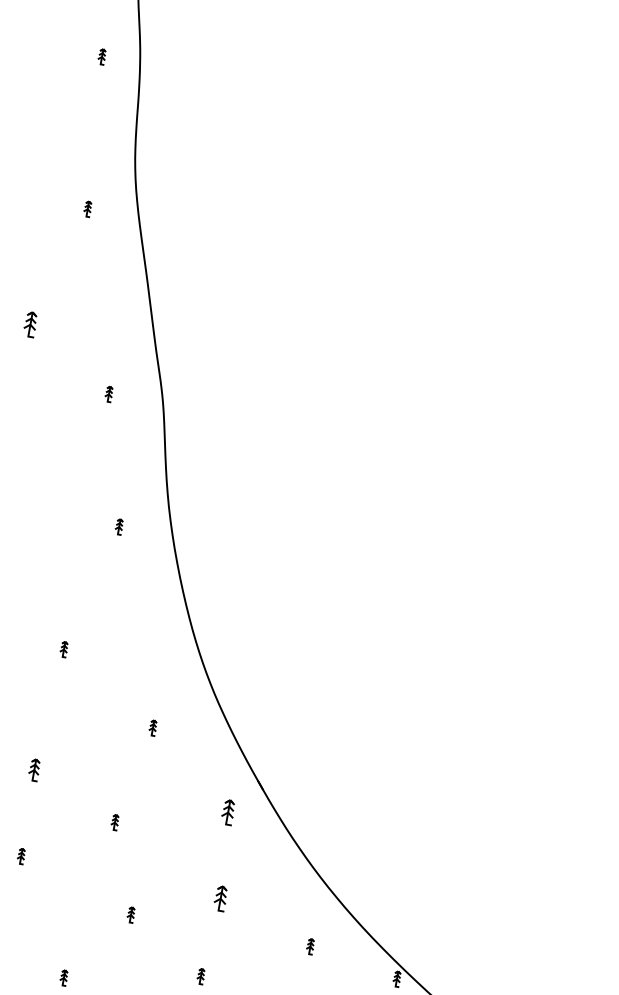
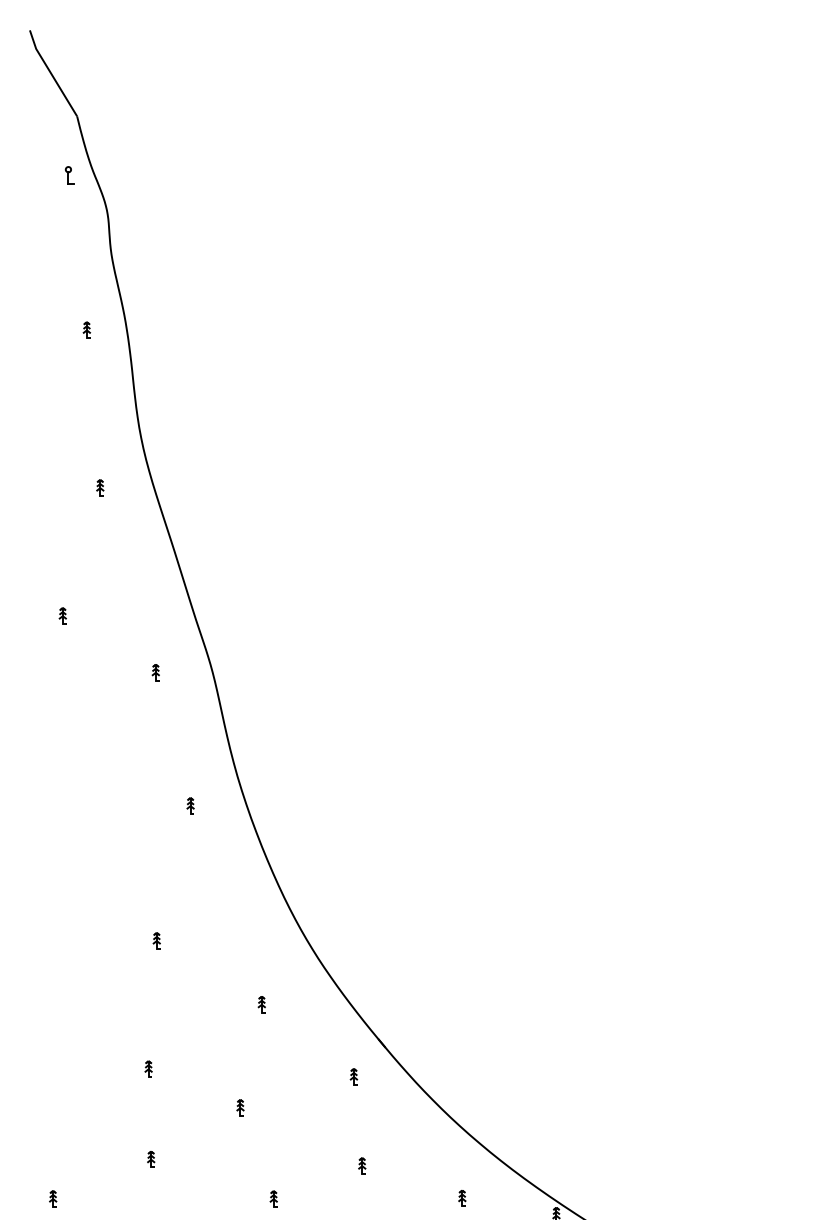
part: (30, 323) -> (62, 615), size x0.62
part: (34, 769) -> (148, 1068), size x0.71
part: (227, 811) -> (353, 1076), size x0.62
part: (221, 898) -> (362, 1165), size x0.62

